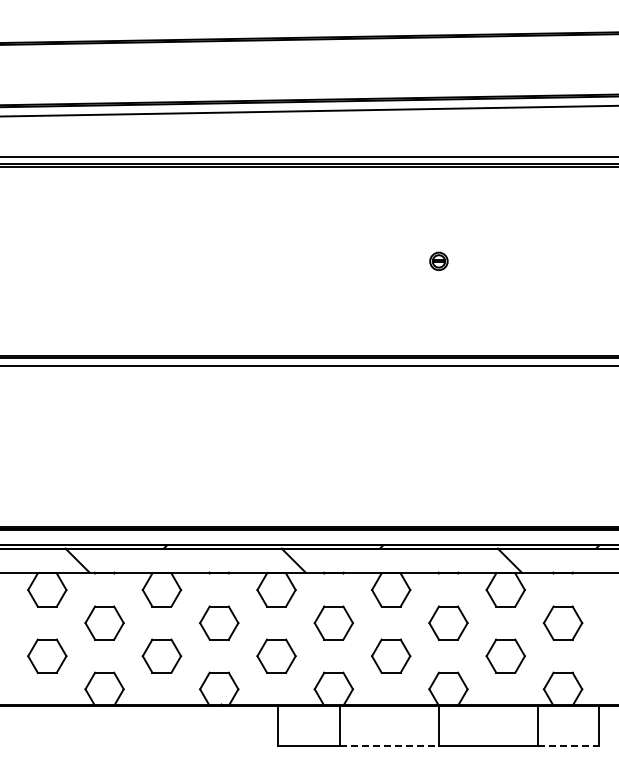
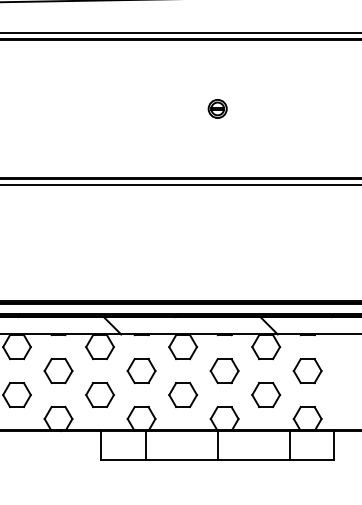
part: (438, 261) -> (217, 109), size x1.43
line: (389, 745) -> (181, 459), dashed -> solid
line: (568, 745) -> (311, 459), dashed -> solid

